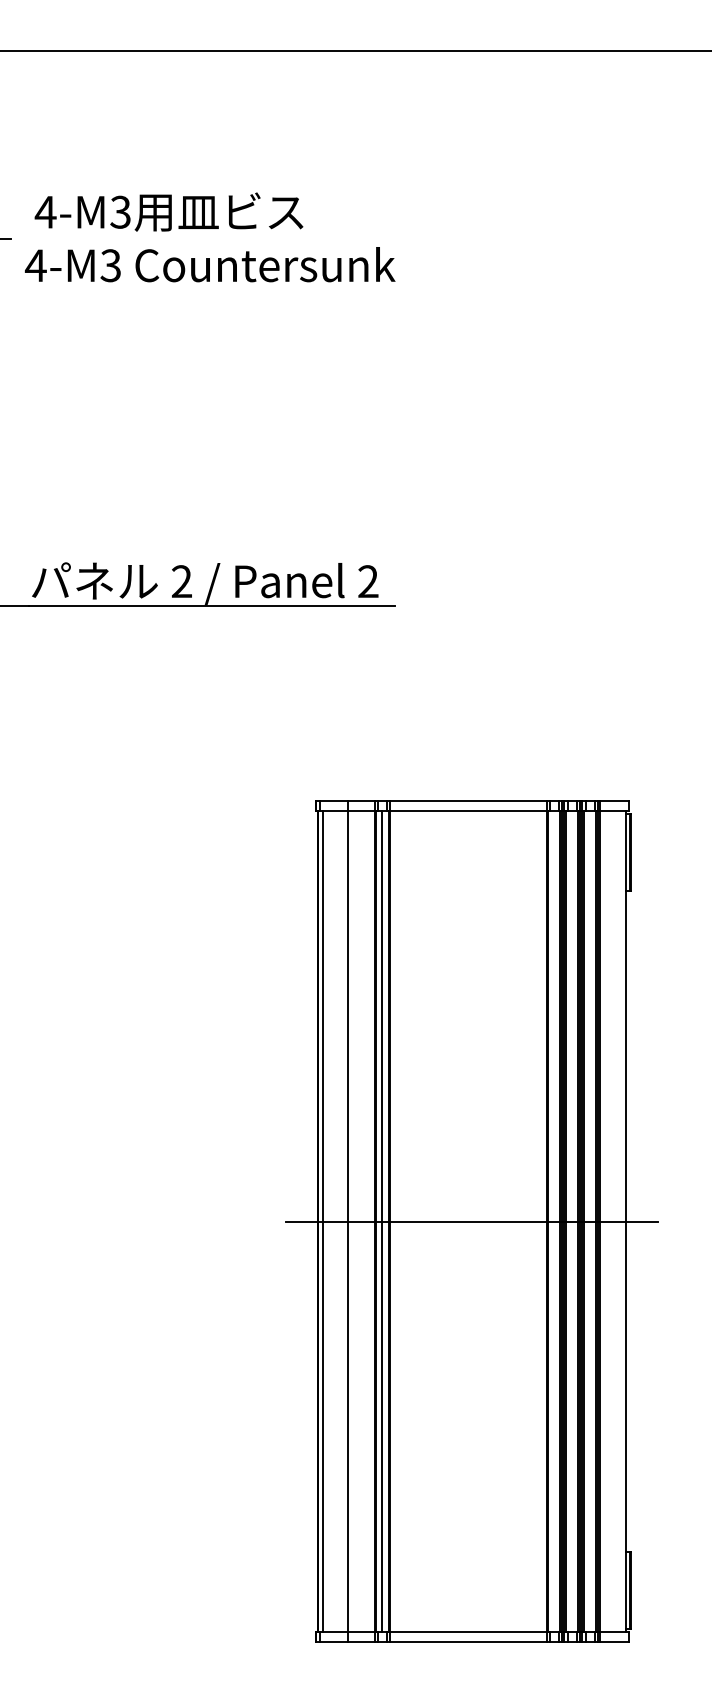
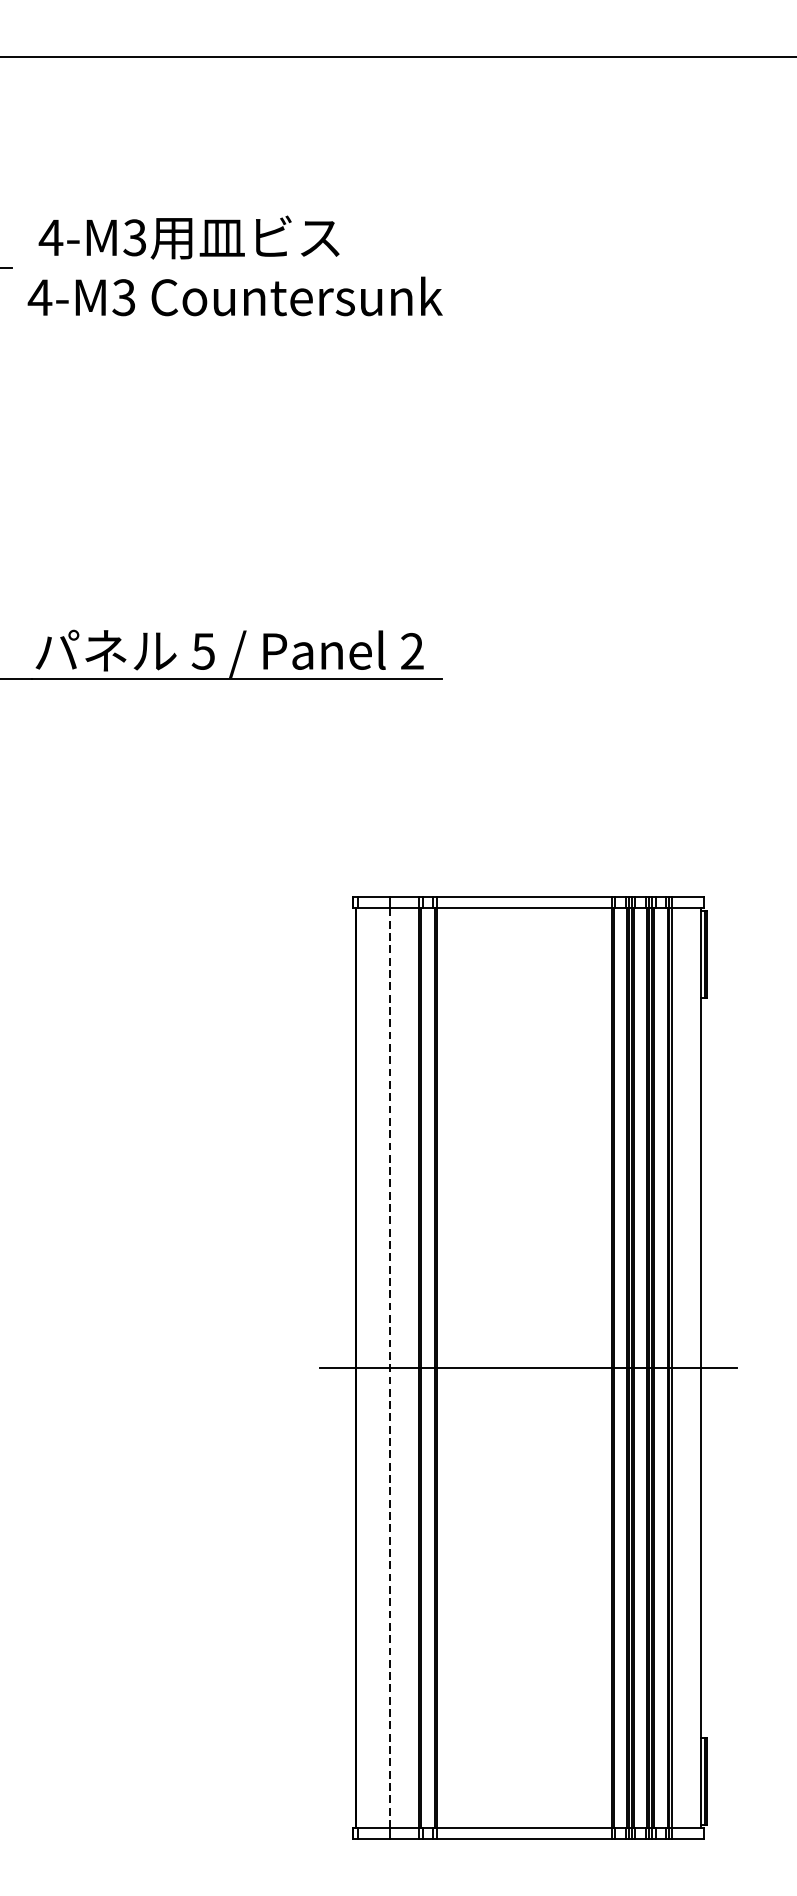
text: (181, 581) -> (203, 651), 2 -> 5
line: (322, 1221) -> (360, 1367), removed
line: (382, 1221) -> (428, 1367), removed
line: (348, 1222) -> (390, 1369), solid -> dashed

